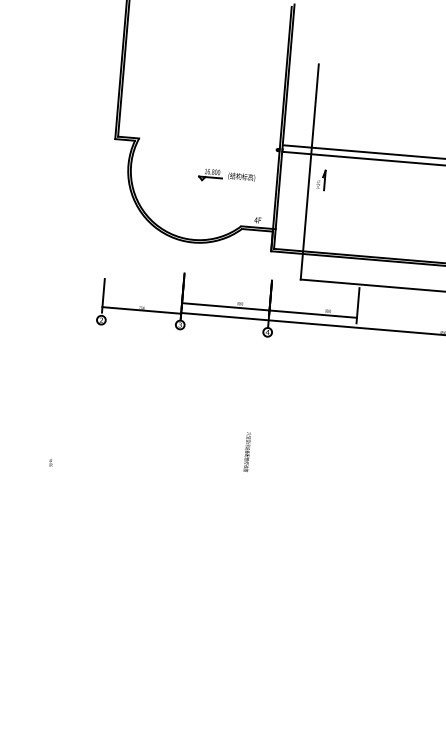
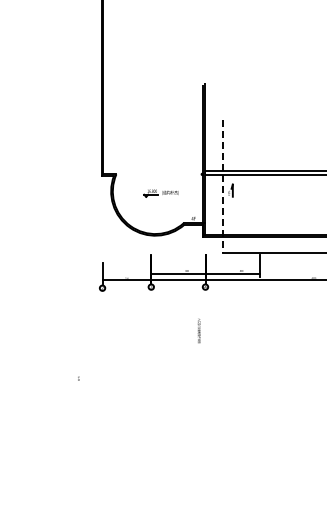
line: (310, 172) -> (223, 186), solid -> dashed
part: (225, 176) -> (160, 193), moved
text: (246, 451) -> (198, 330), moved

